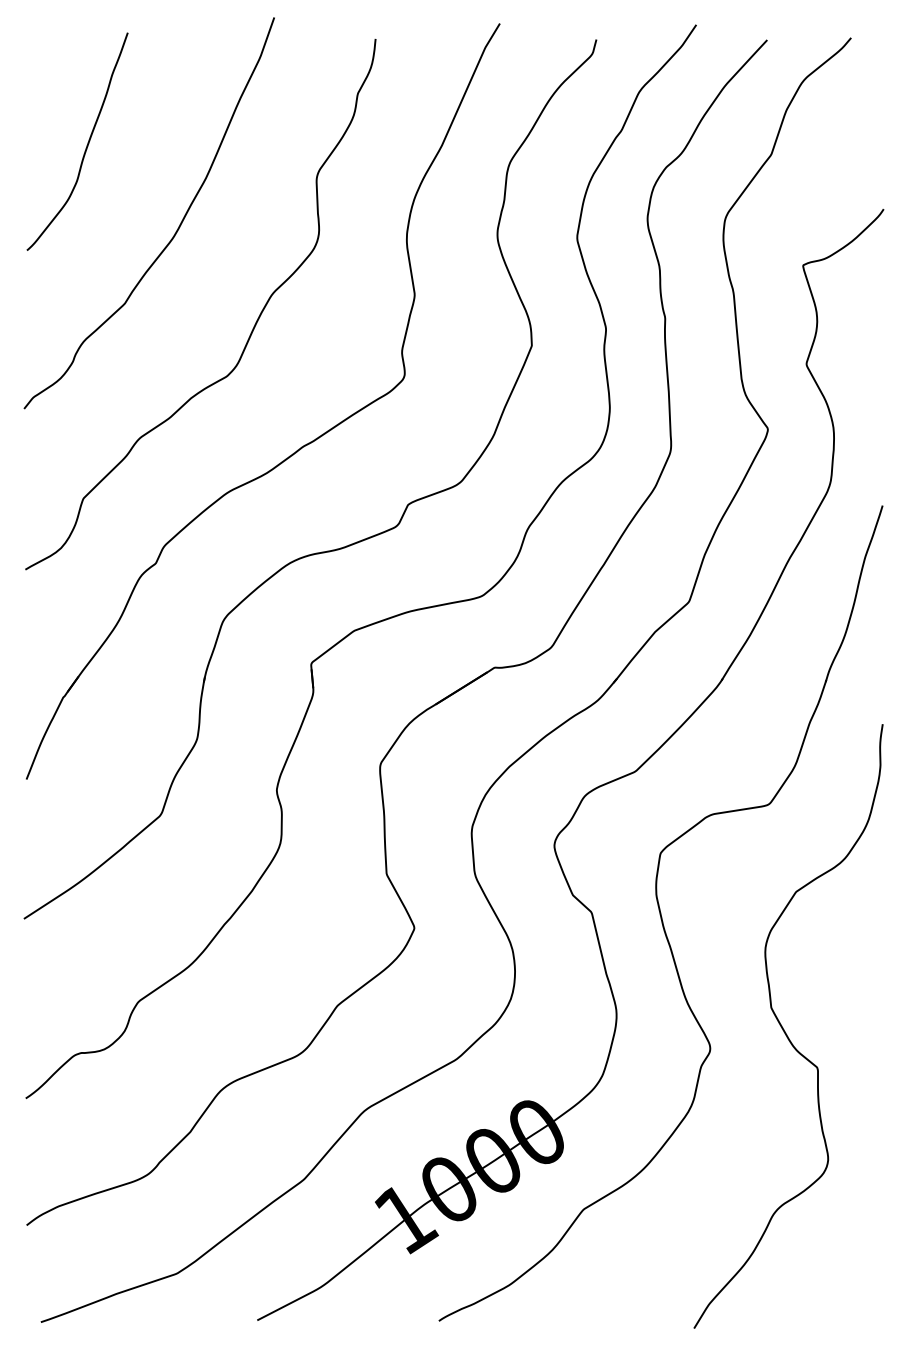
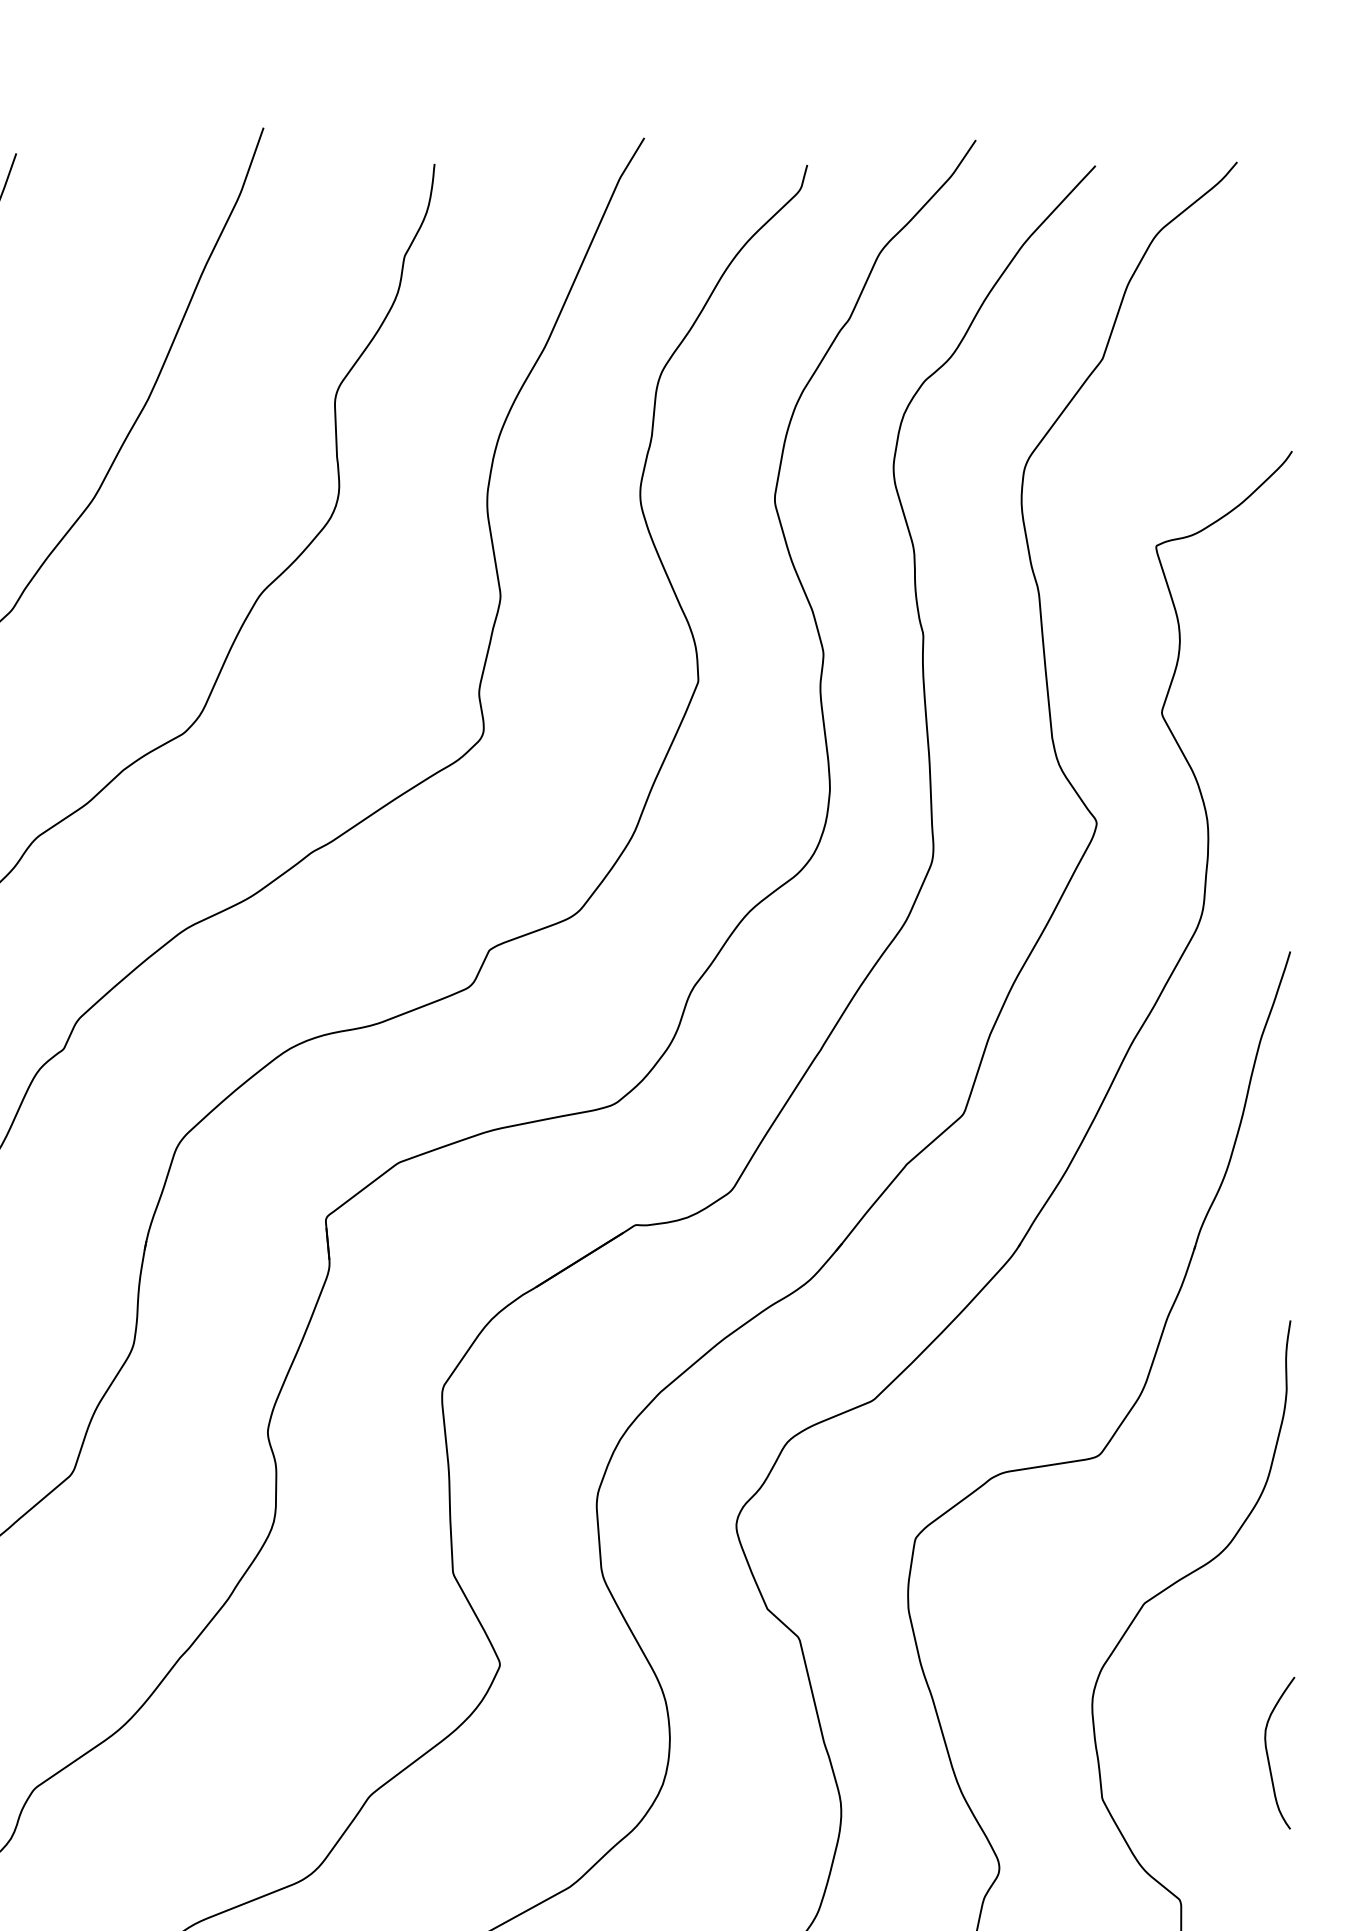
curve: (870, 982) -> (1269, 1756), added

